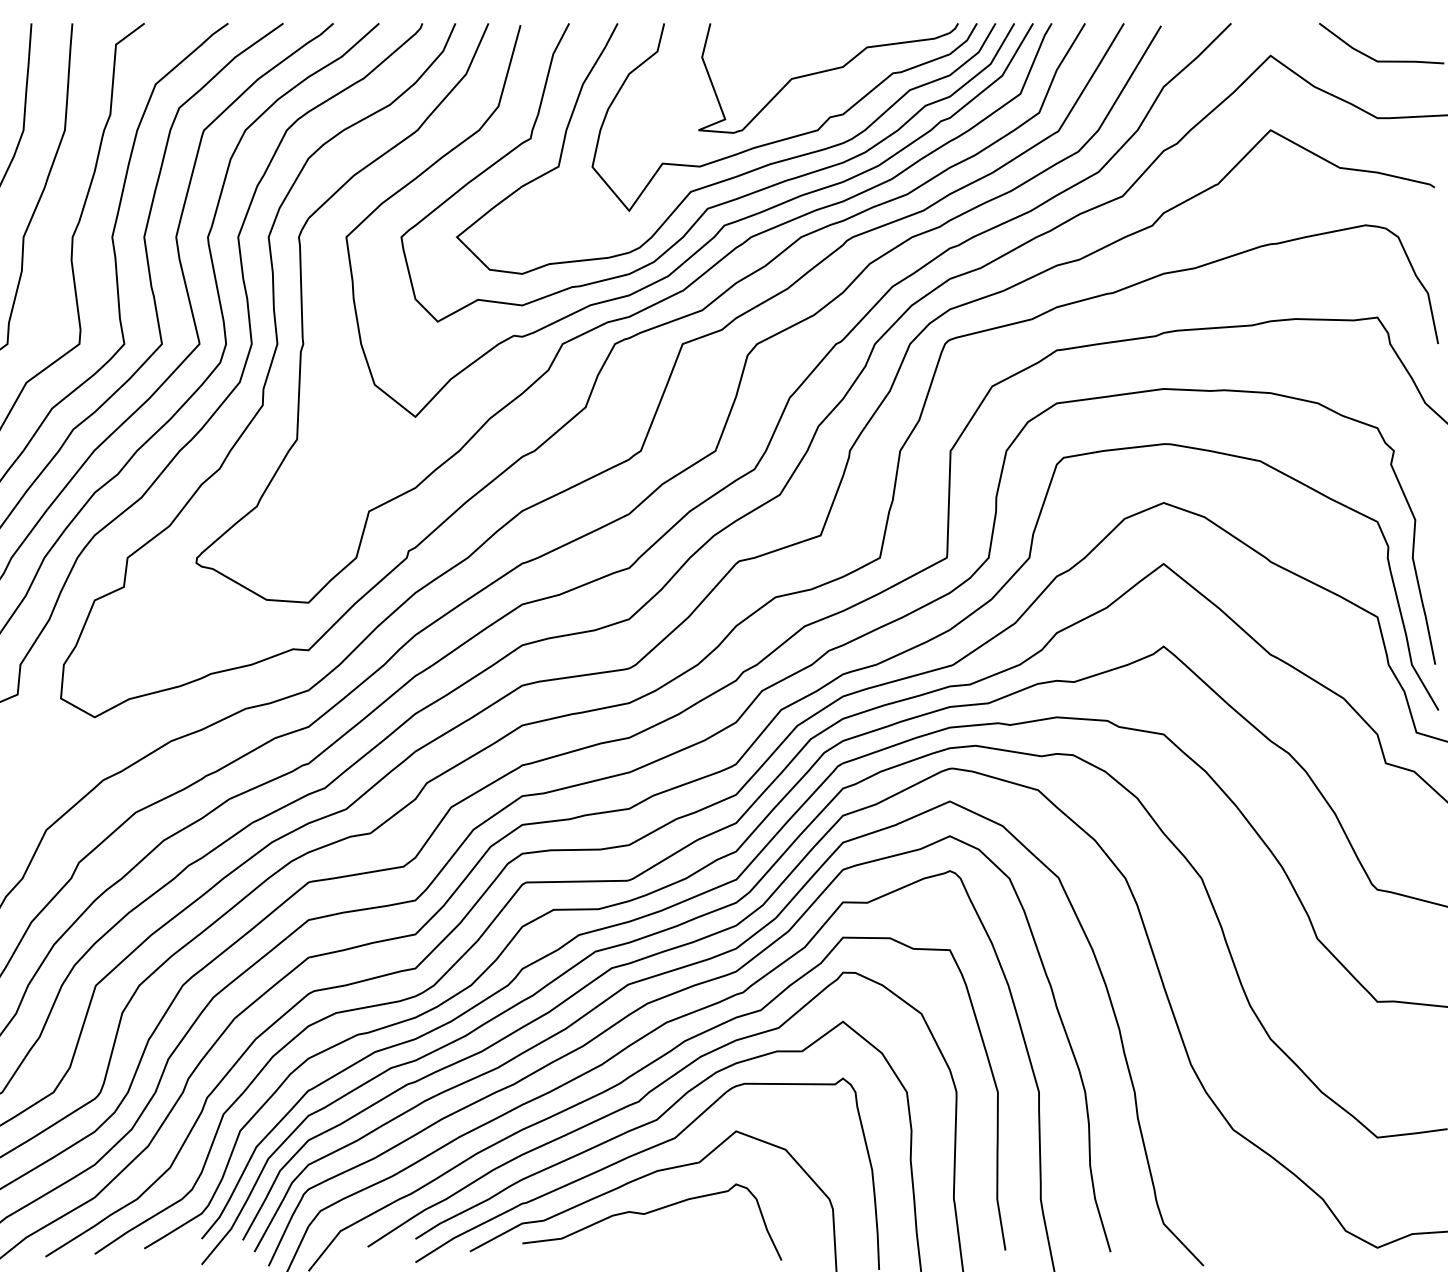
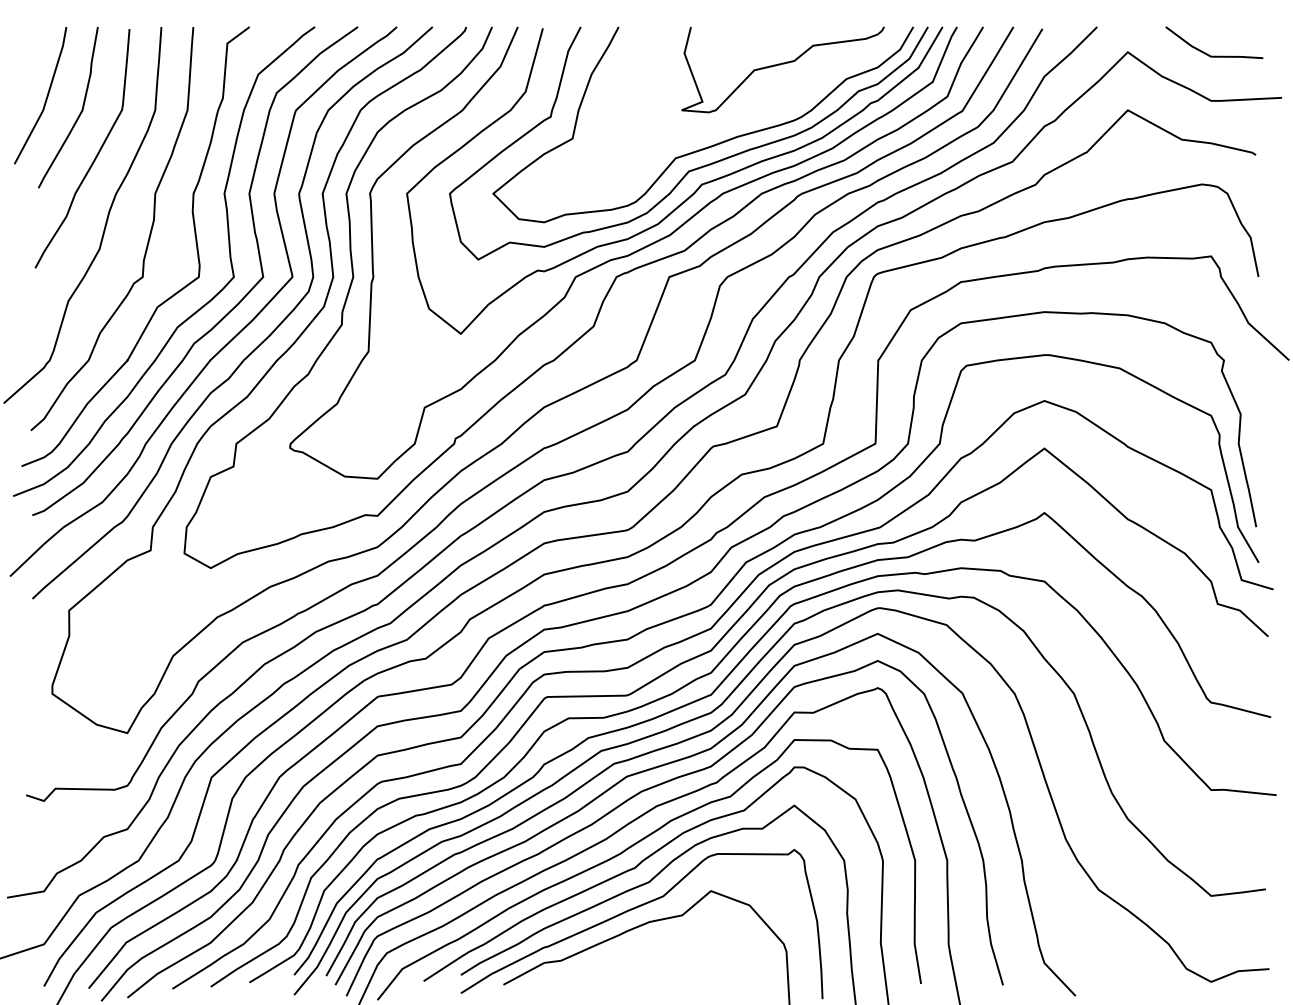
curve: (788, 136) -> (751, 115), removed
curve: (649, 1213) -> (643, 955), removed

